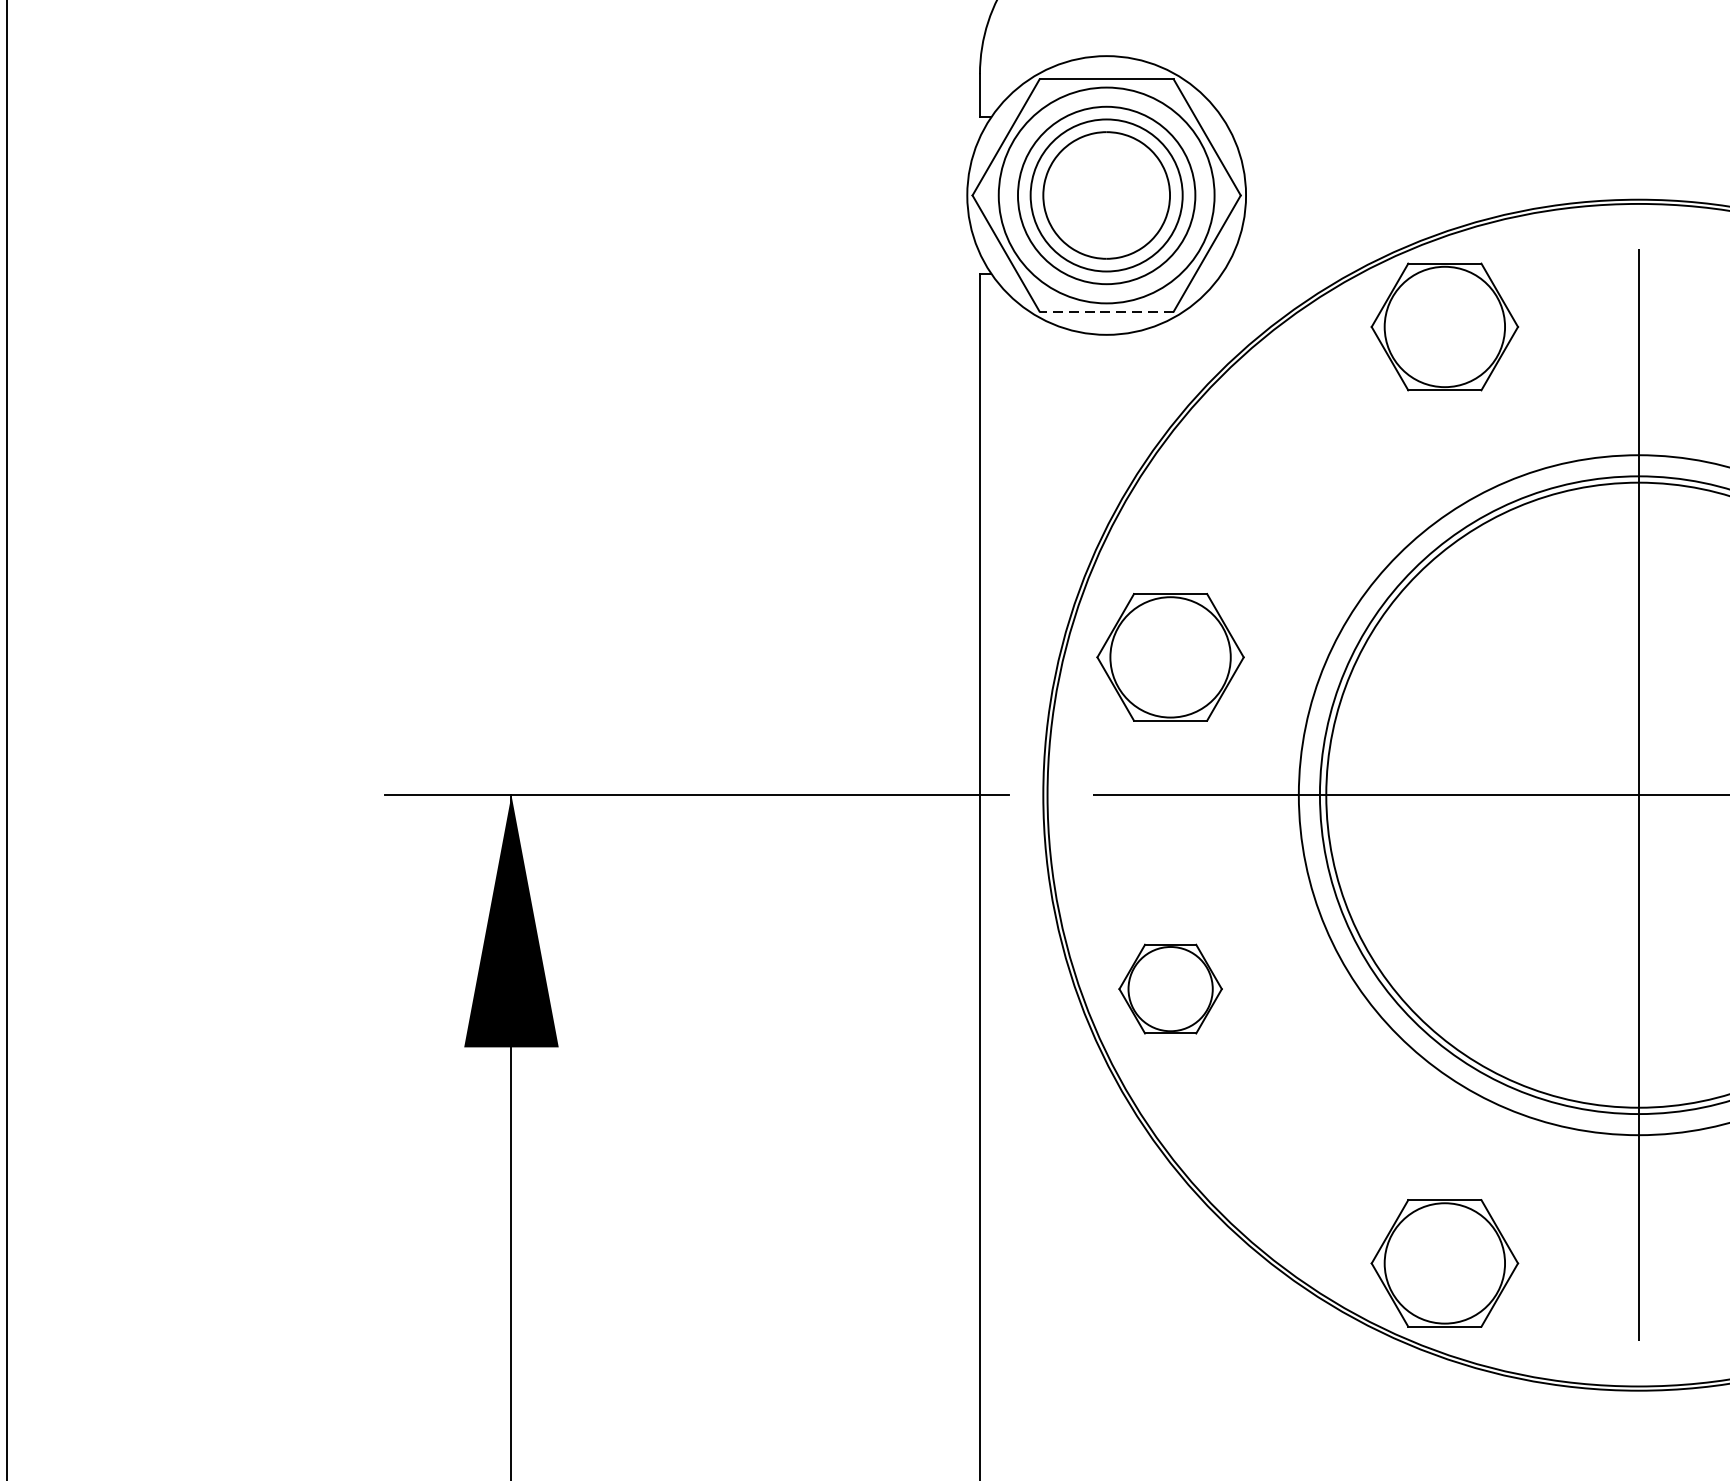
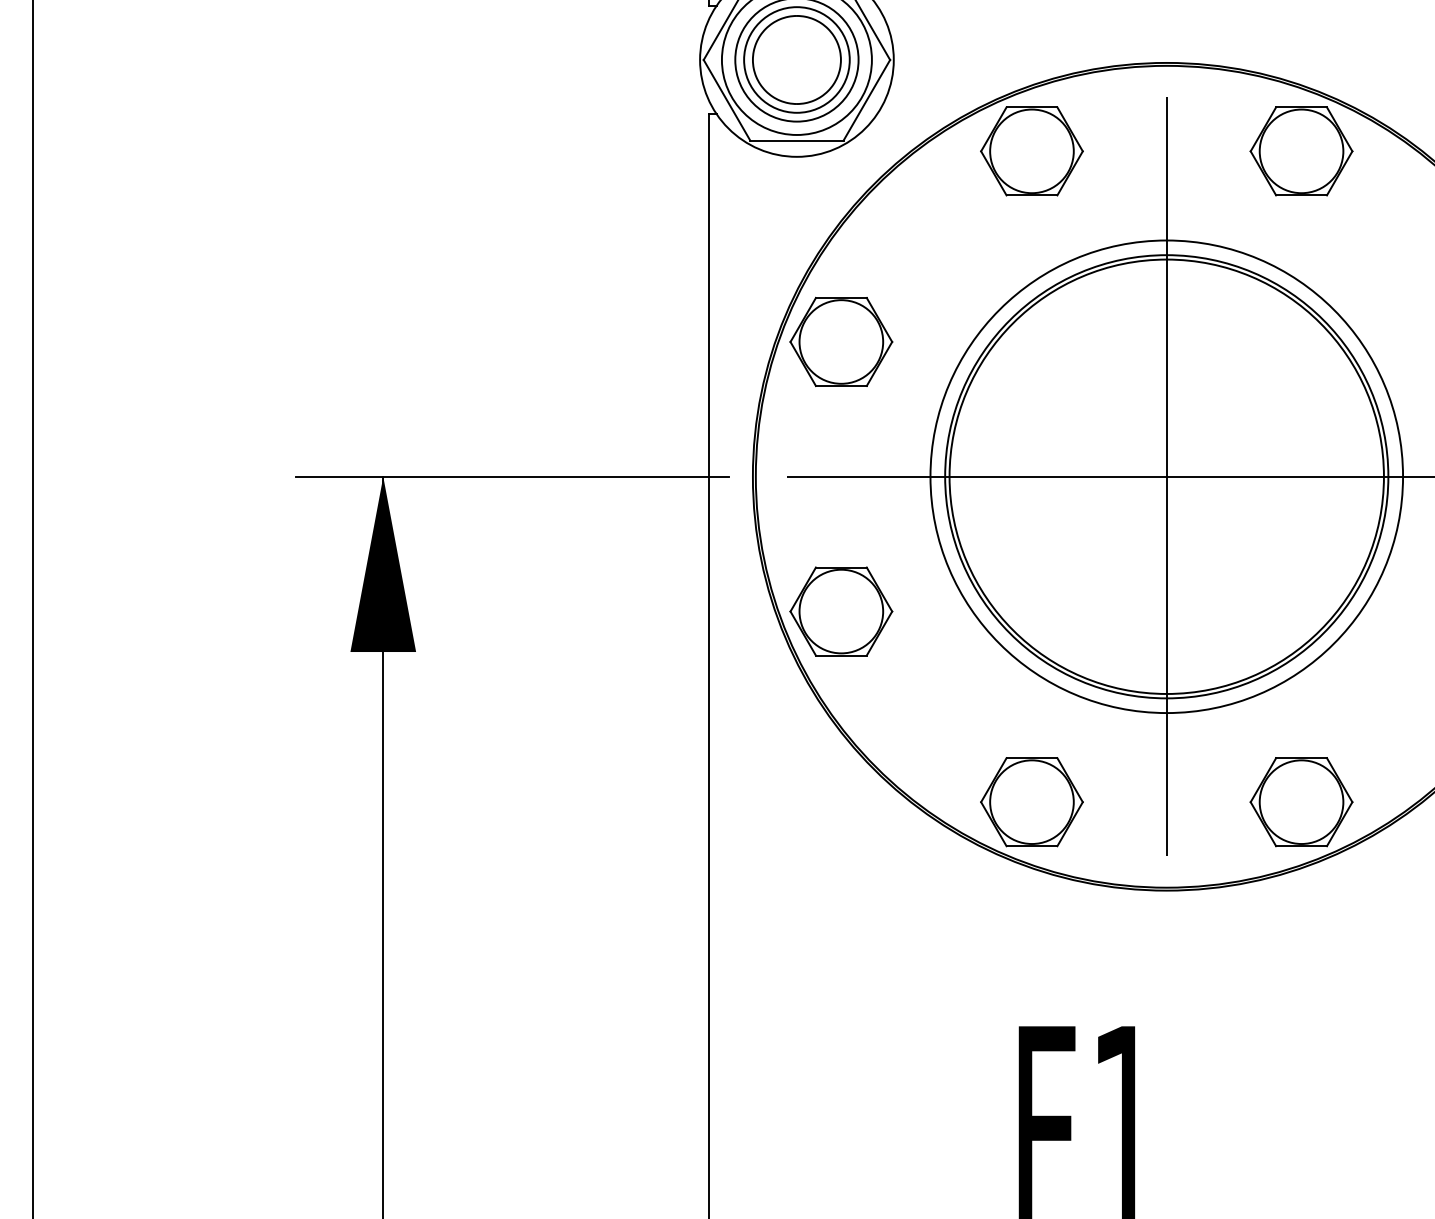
line: (1106, 311) -> (796, 140), dashed -> solid
part: (1170, 656) -> (841, 341), moved
part: (1170, 989) -> (841, 611), size x1.43

